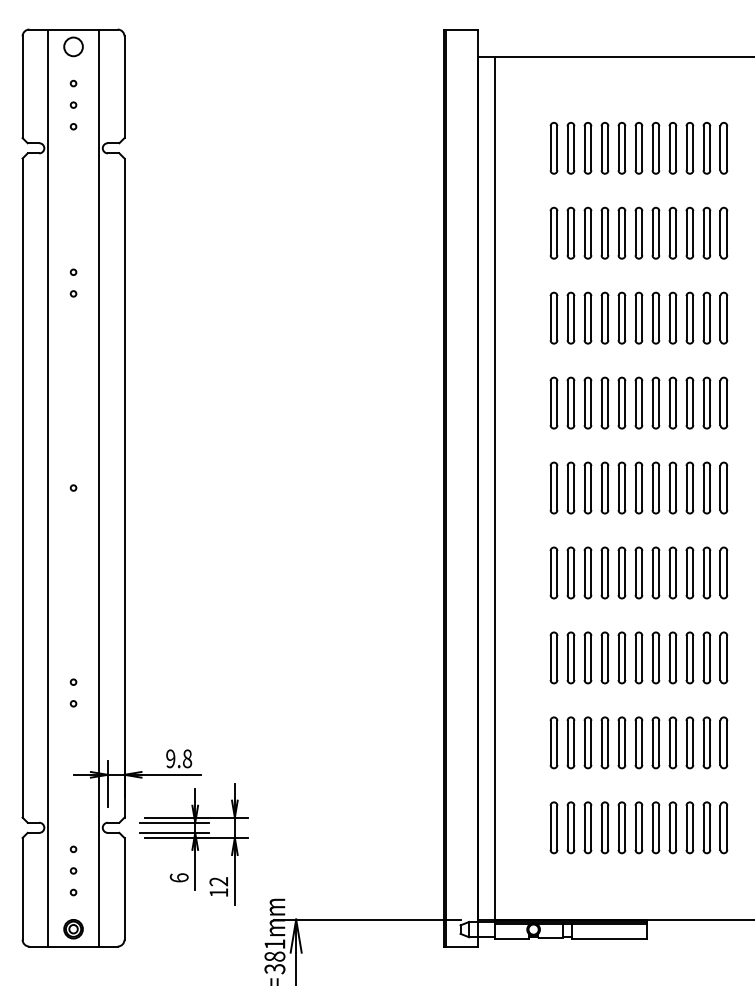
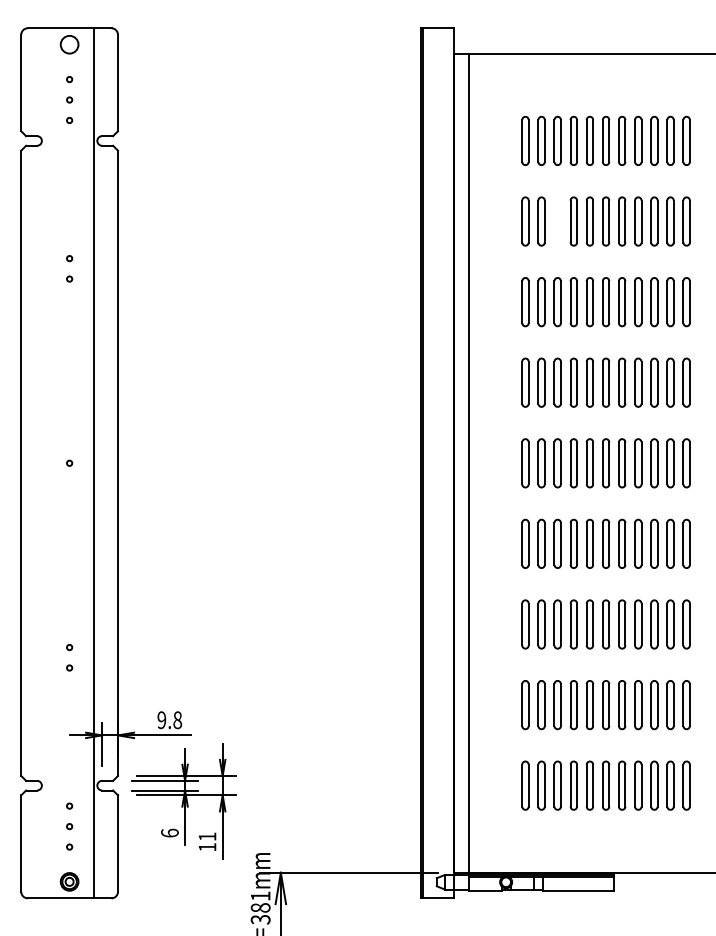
part: (587, 232) -> (557, 220), removed
line: (48, 487) -> (45, 462), removed
text: (218, 881) -> (207, 836), 12 -> 11

